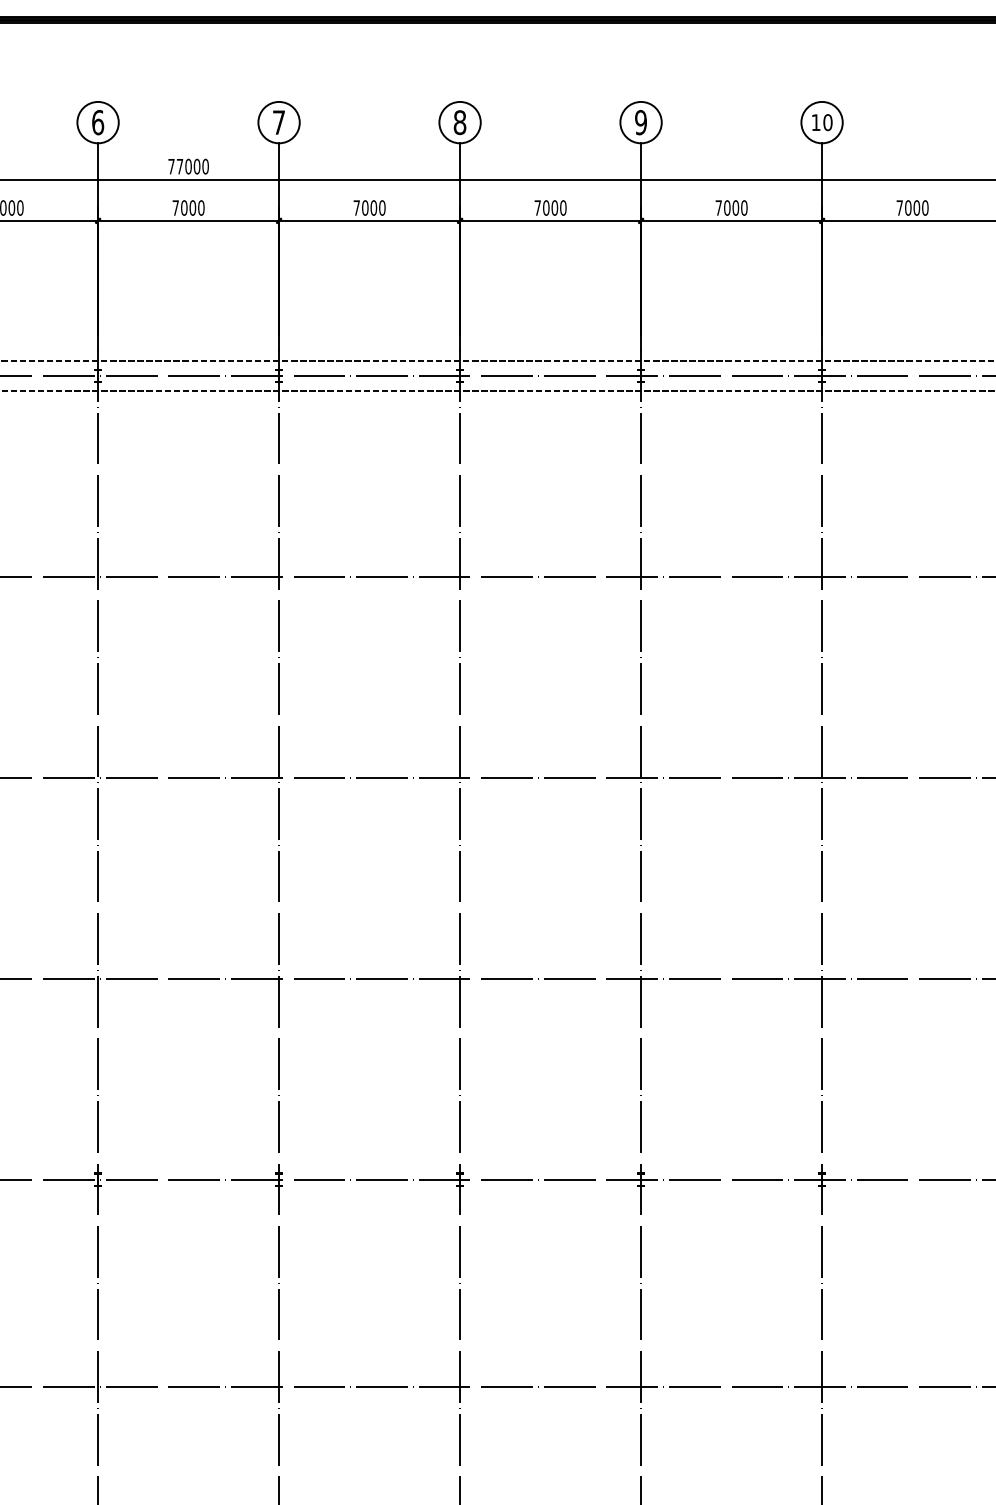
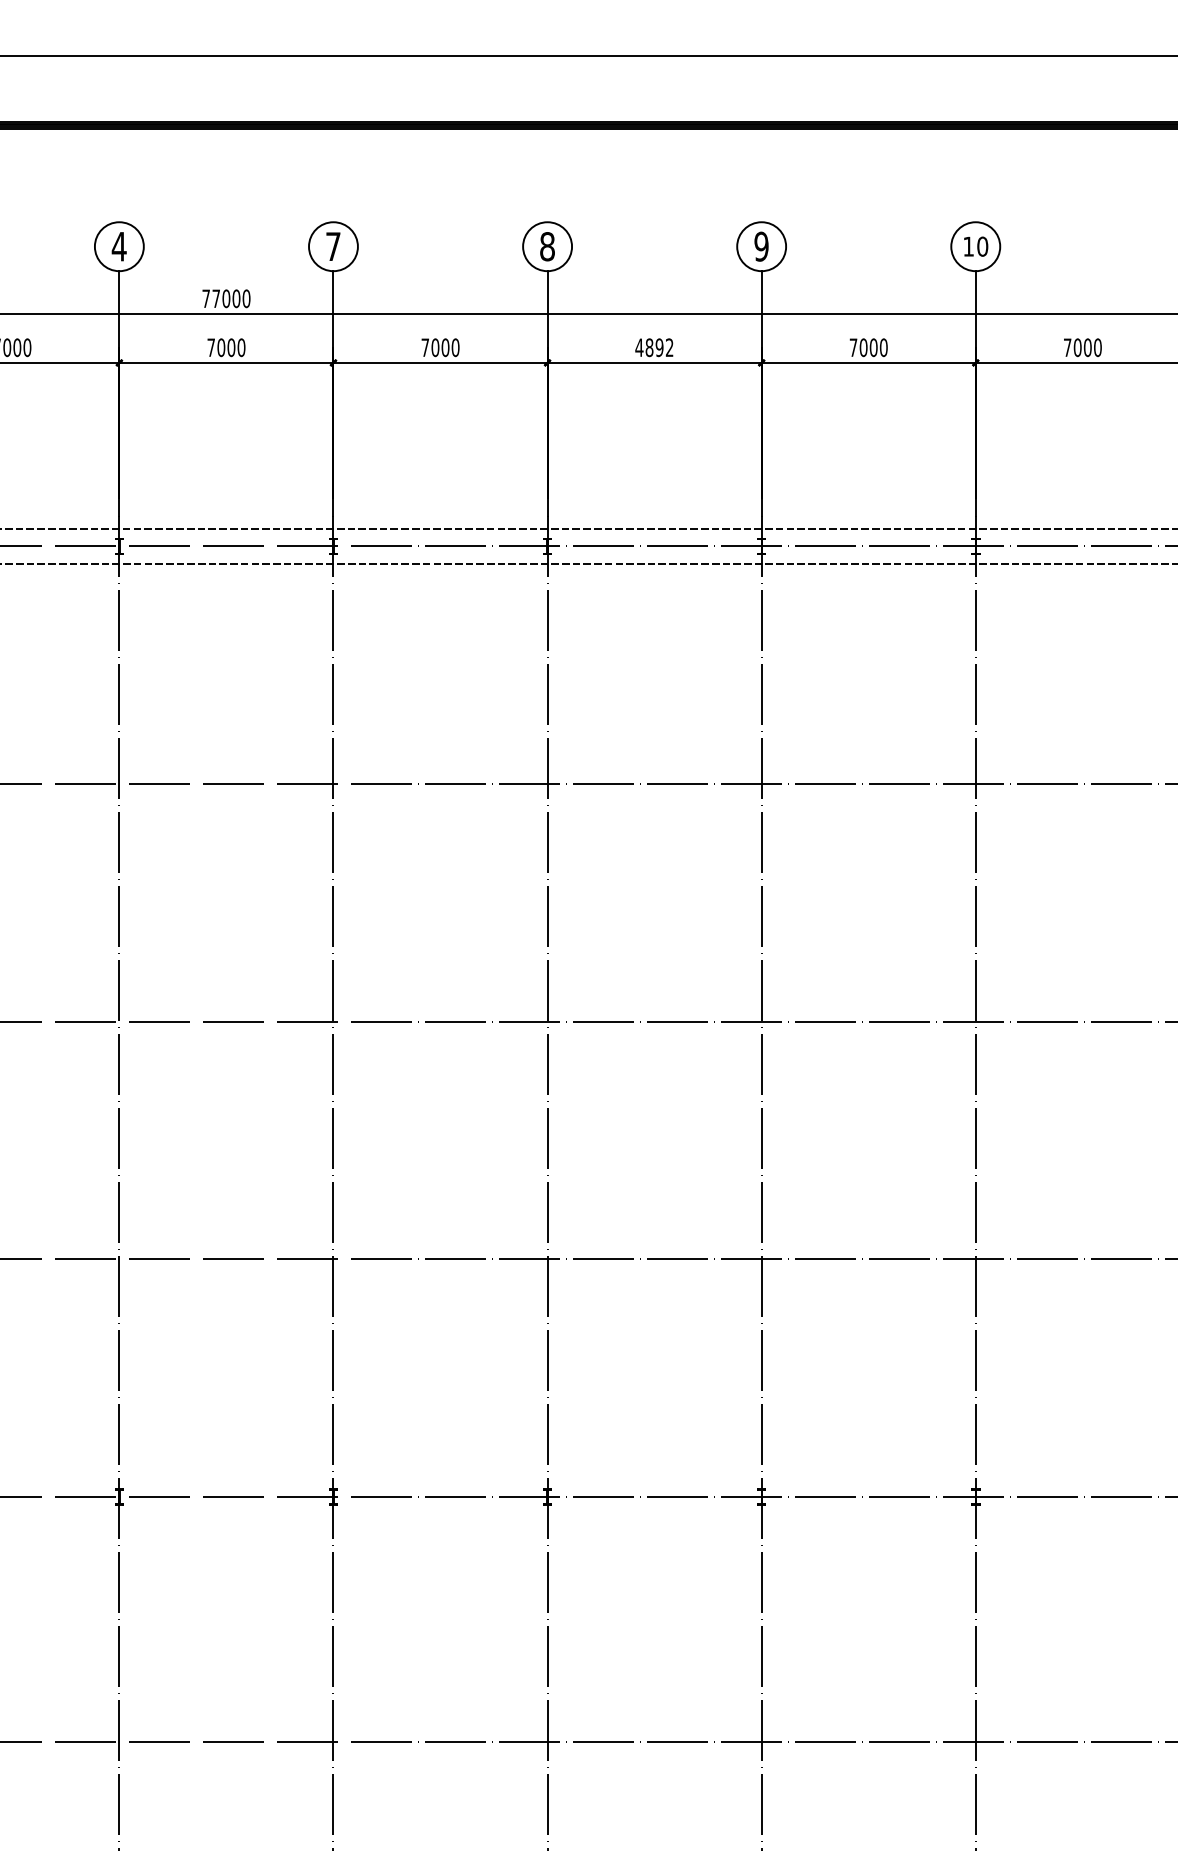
text: (97, 122) -> (118, 246), 6 -> 4
text: (550, 207) -> (654, 347), 7000 -> 4892

